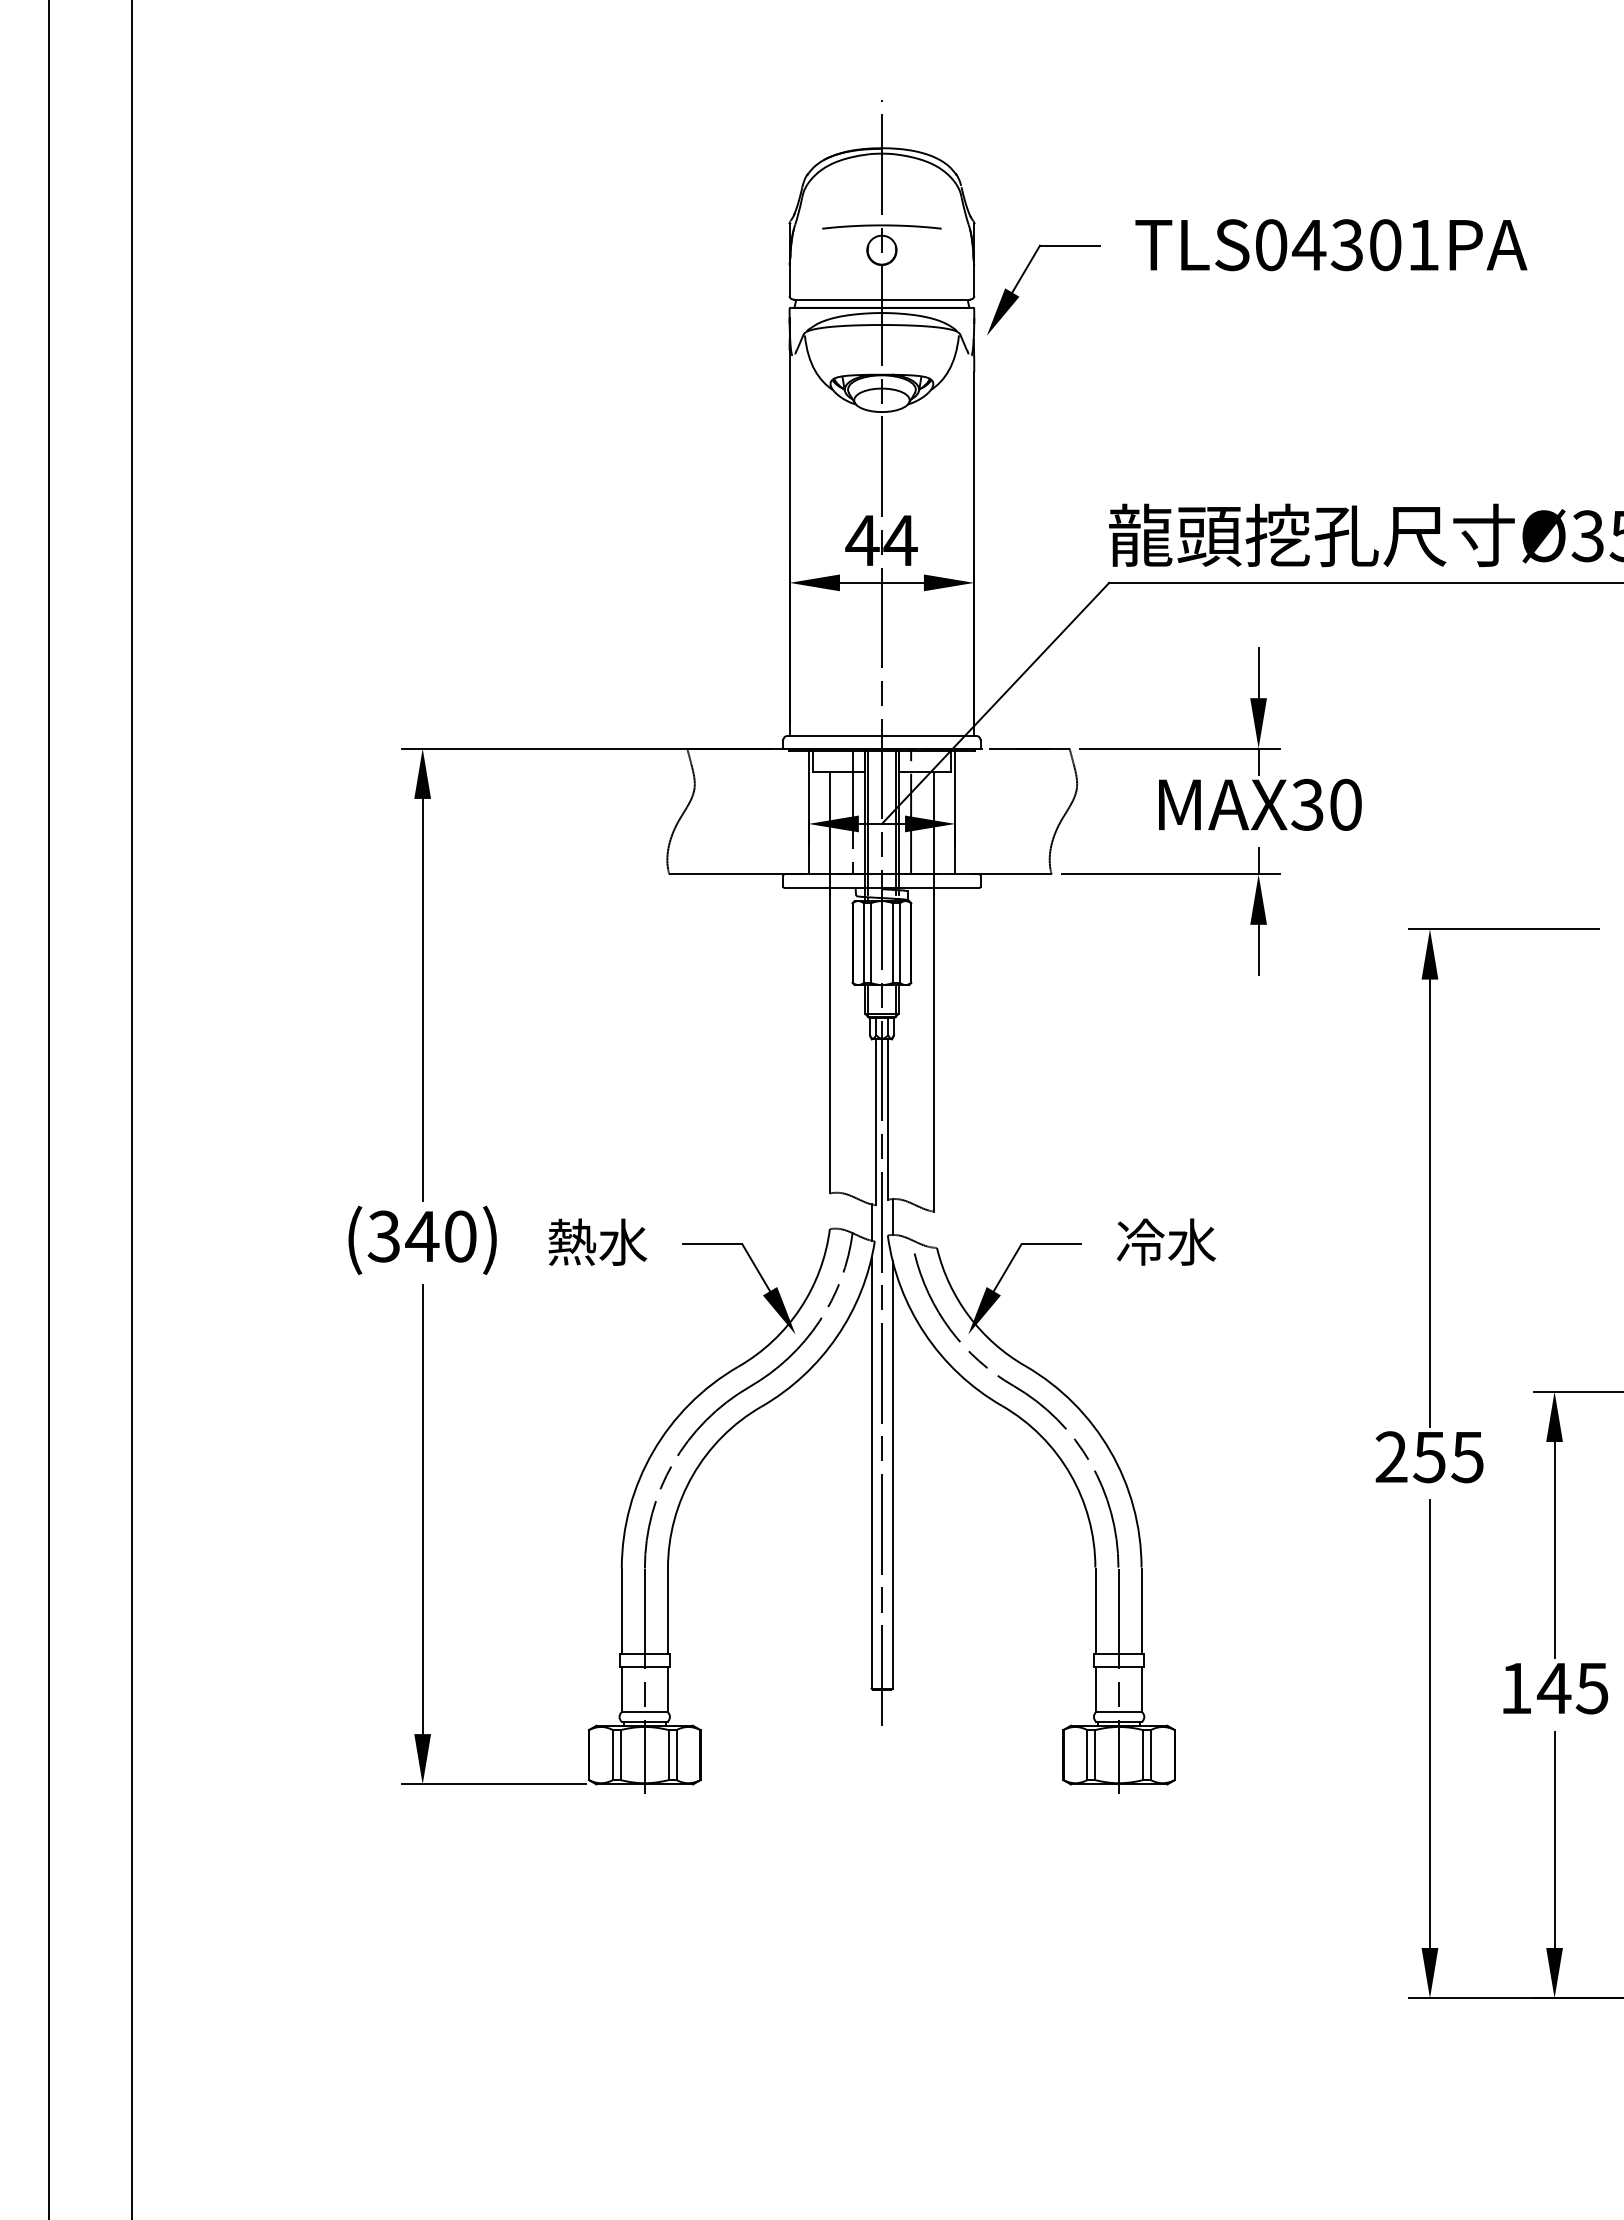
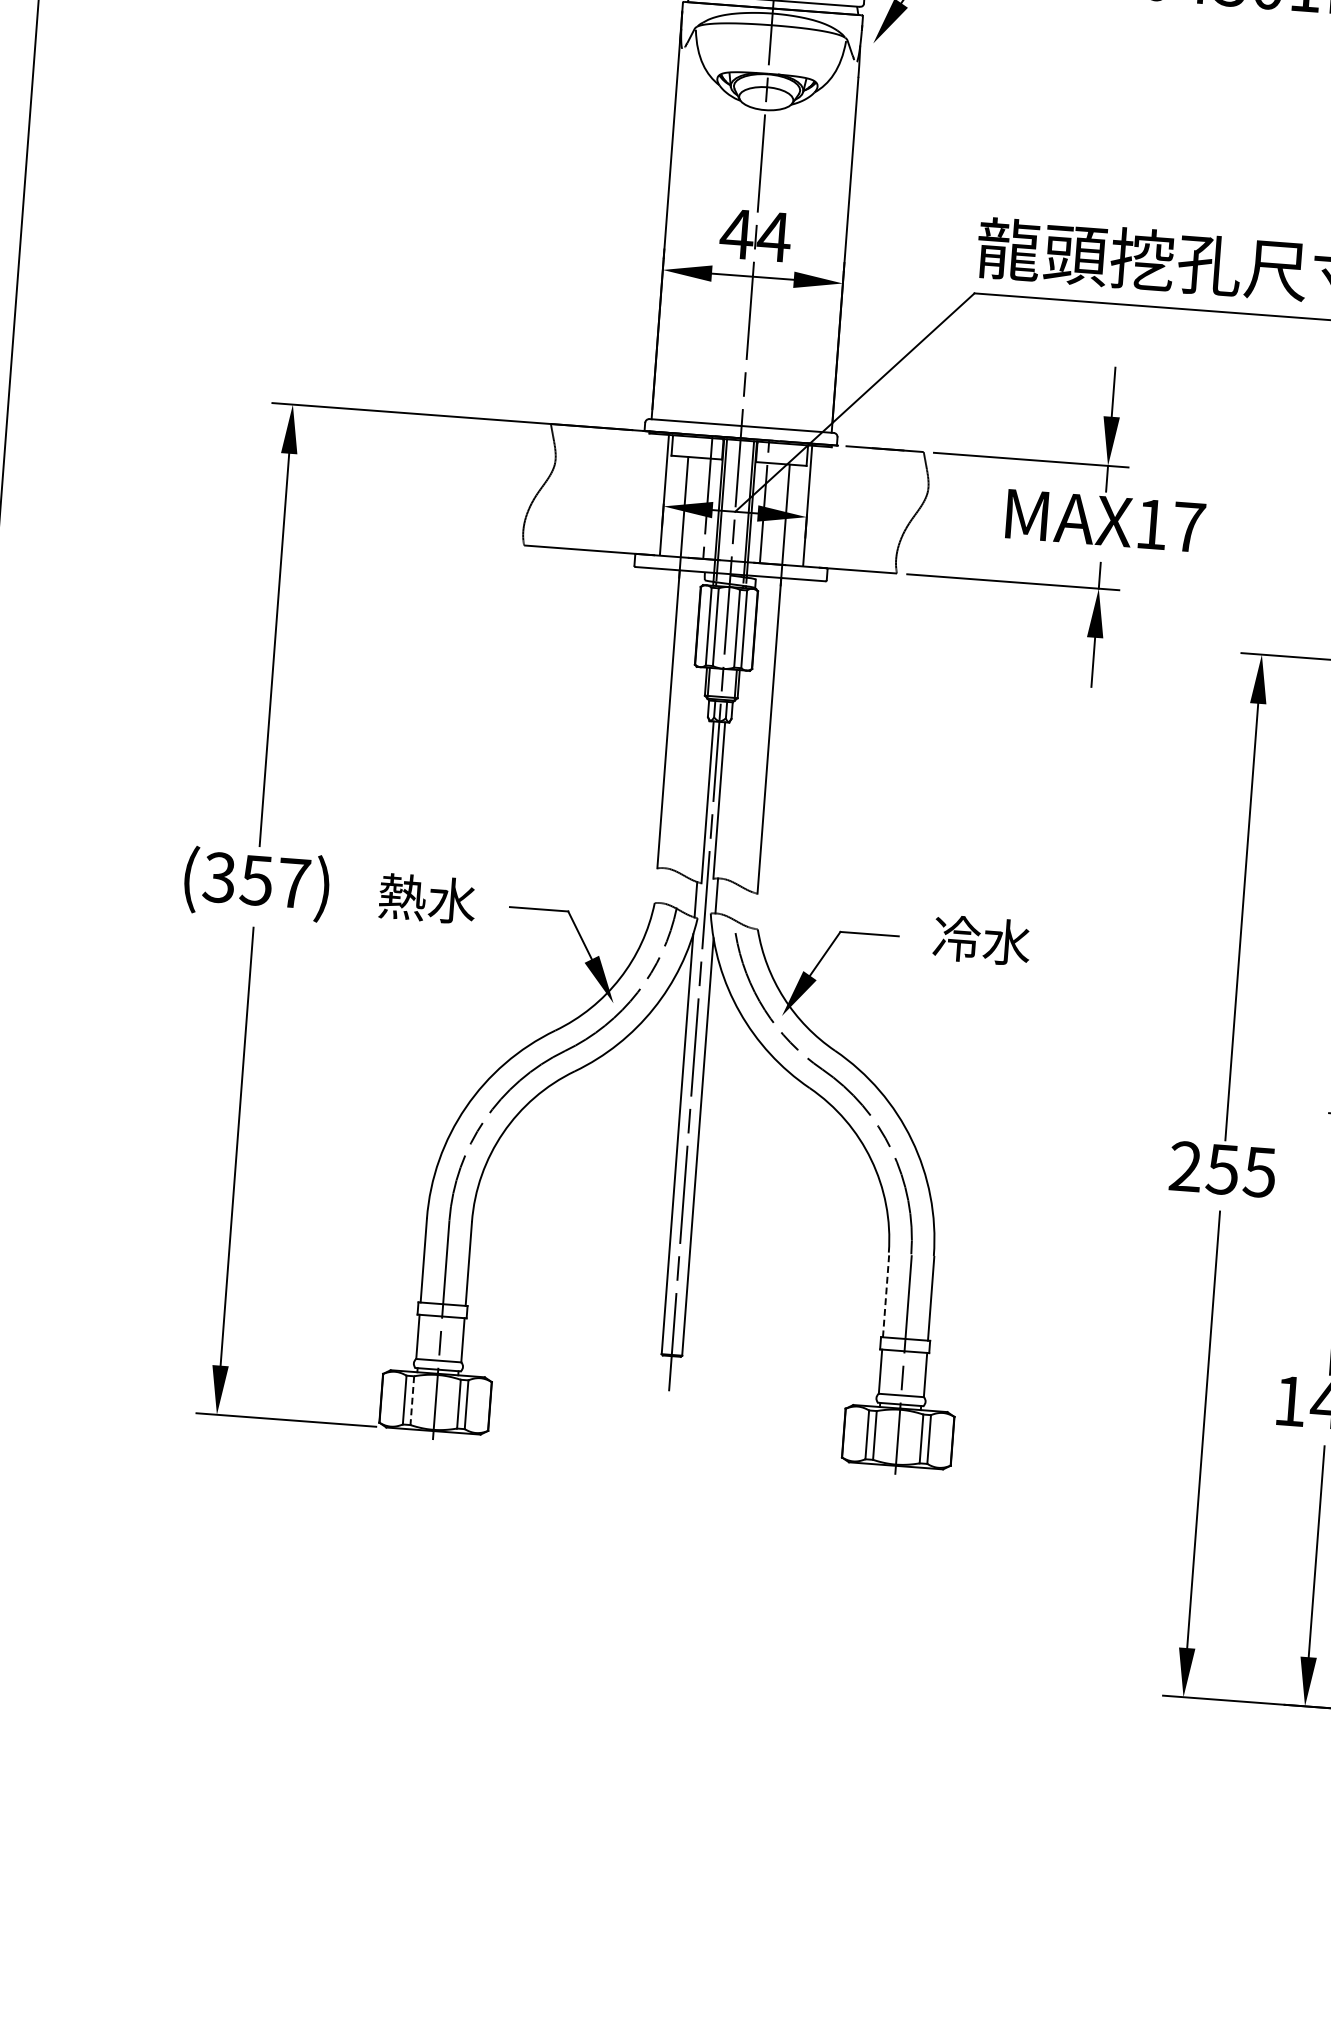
text: (1326, 804) -> (1170, 525), MAX30 -> MAX17
text: (440, 1236) -> (274, 881), (340) -> (357)
line: (1095, 1611) -> (885, 1295), solid -> dashed
line: (620, 1755) -> (411, 1401), solid -> dashed

